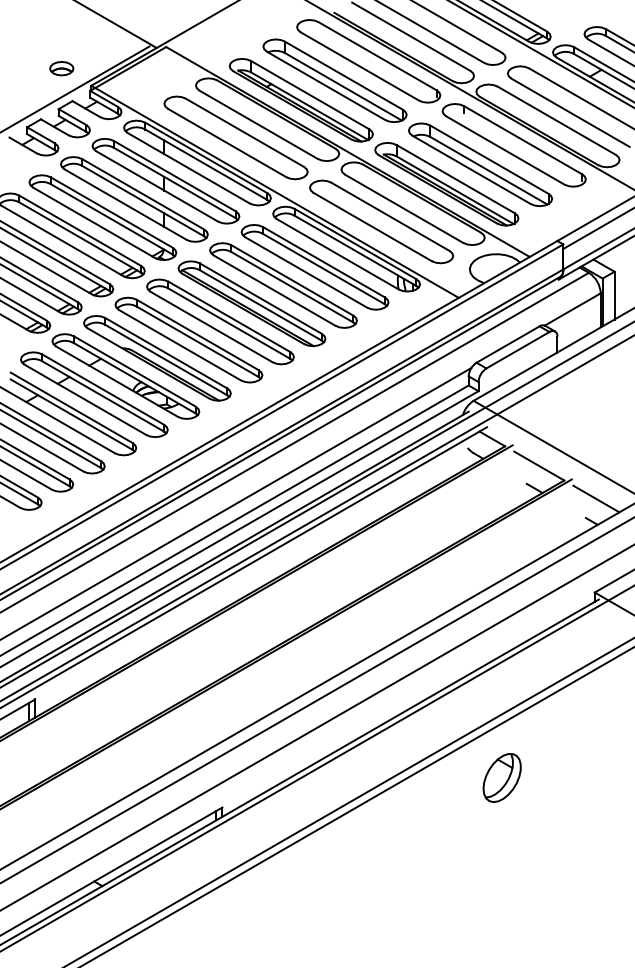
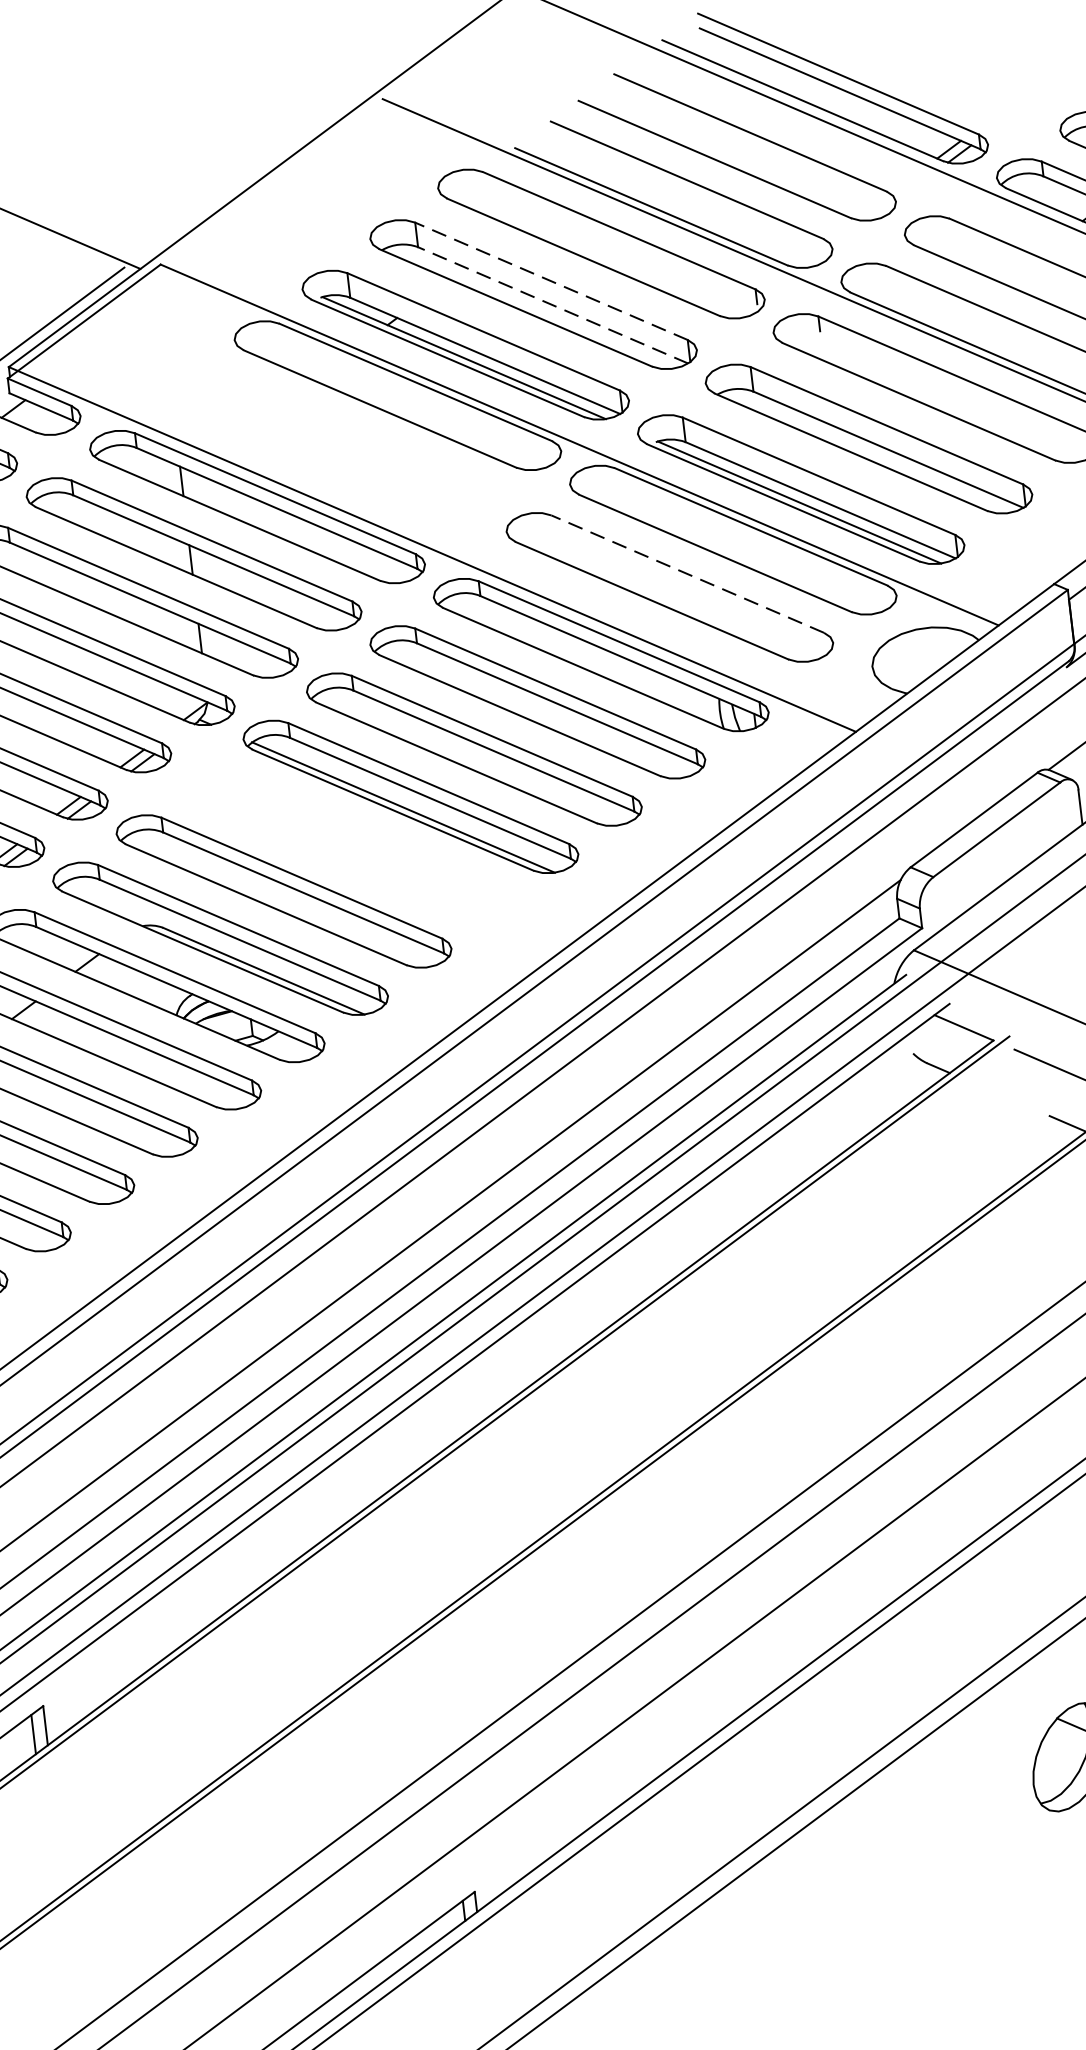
line: (343, 75) -> (550, 281), solid -> dashed
line: (343, 86) -> (553, 304), solid -> dashed
part: (235, 137) -> (333, 442), removed
line: (390, 216) -> (687, 573), solid -> dashed
part: (220, 321) -> (347, 843), removed

